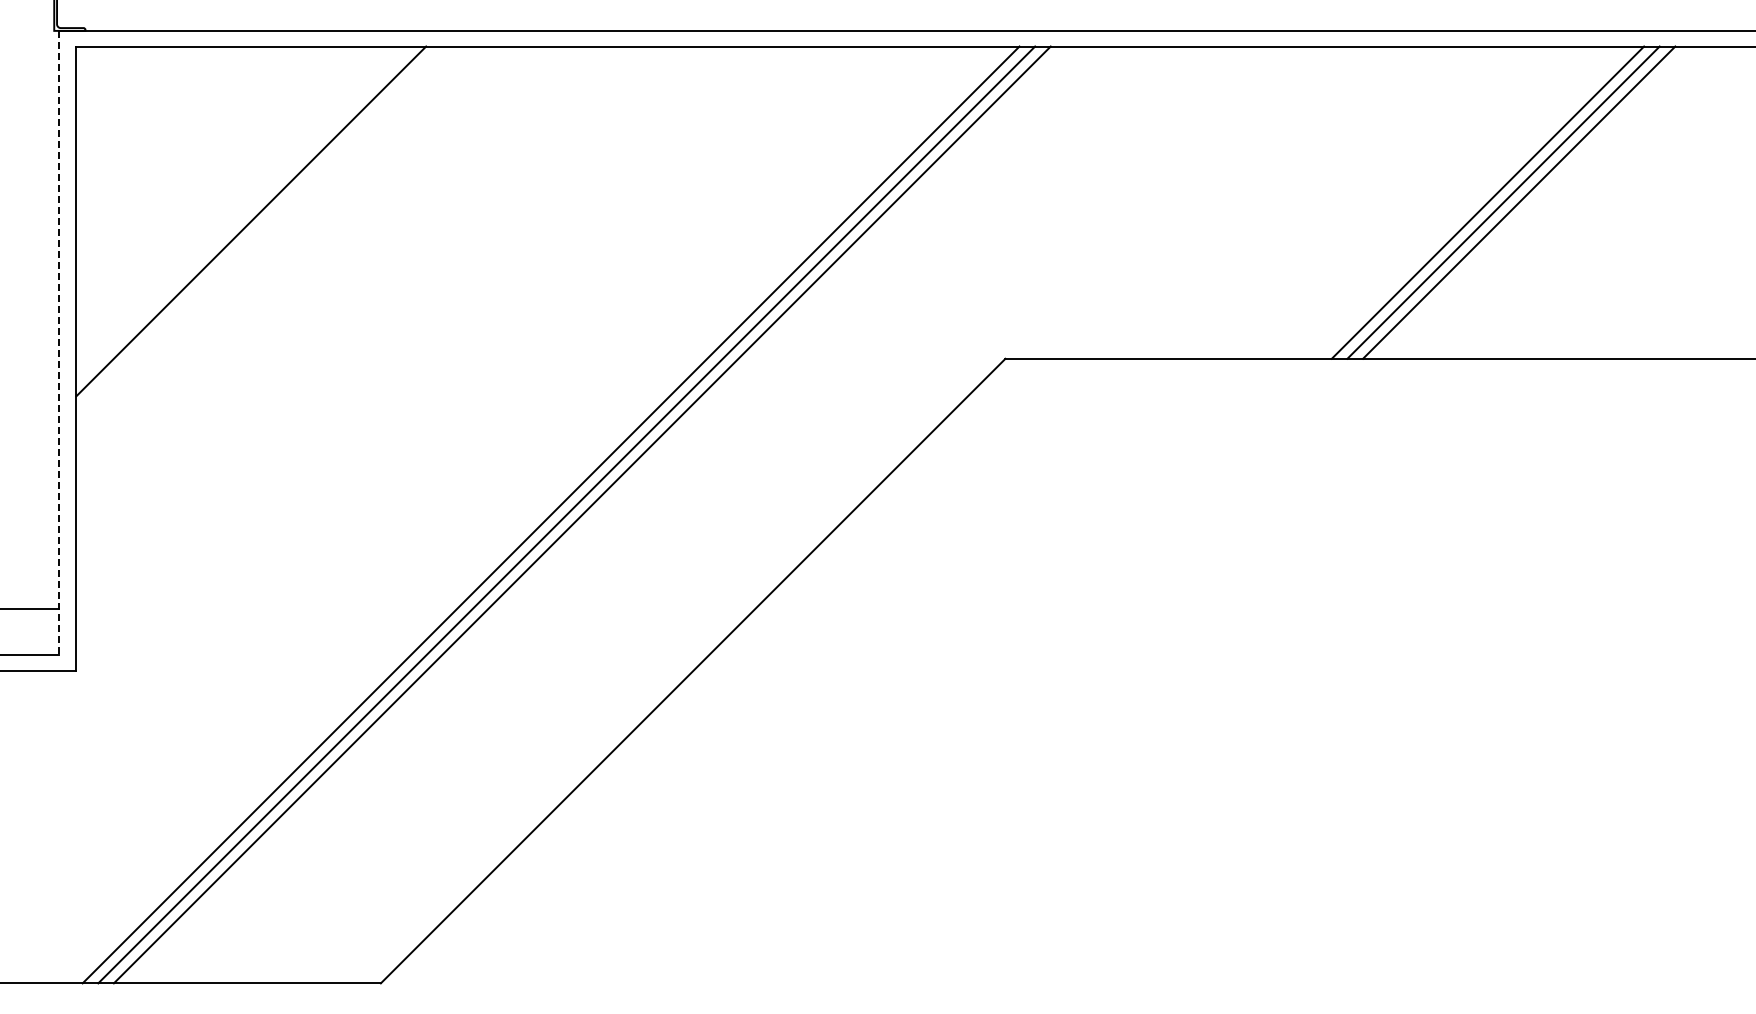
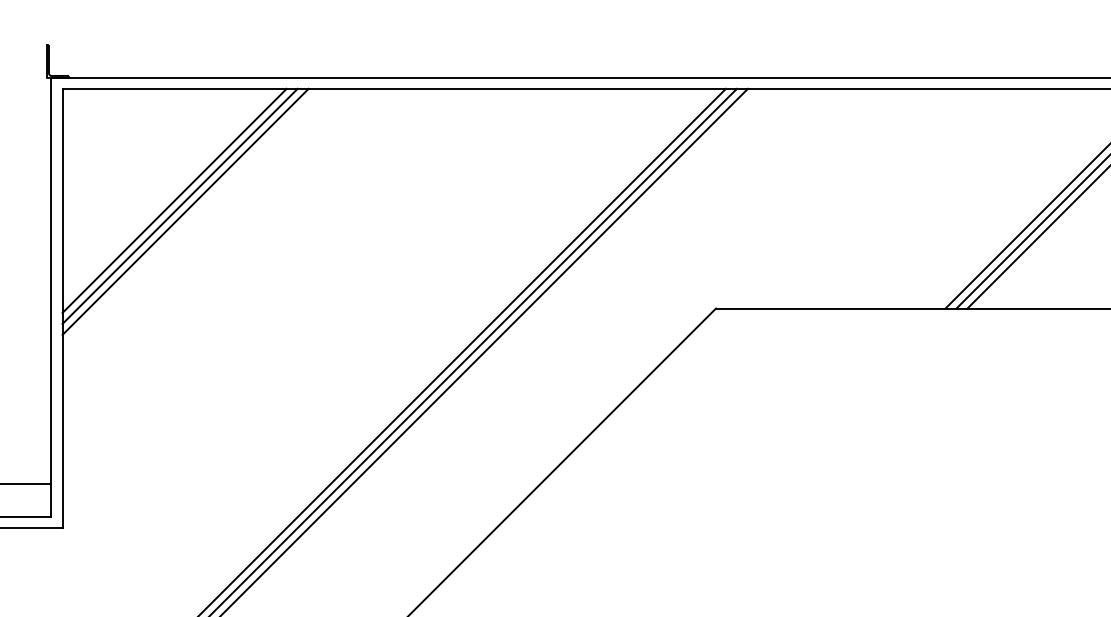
line: (235, 205) -> (174, 200), added
line: (243, 213) -> (180, 206), added
line: (59, 343) -> (50, 297), dashed -> solid

